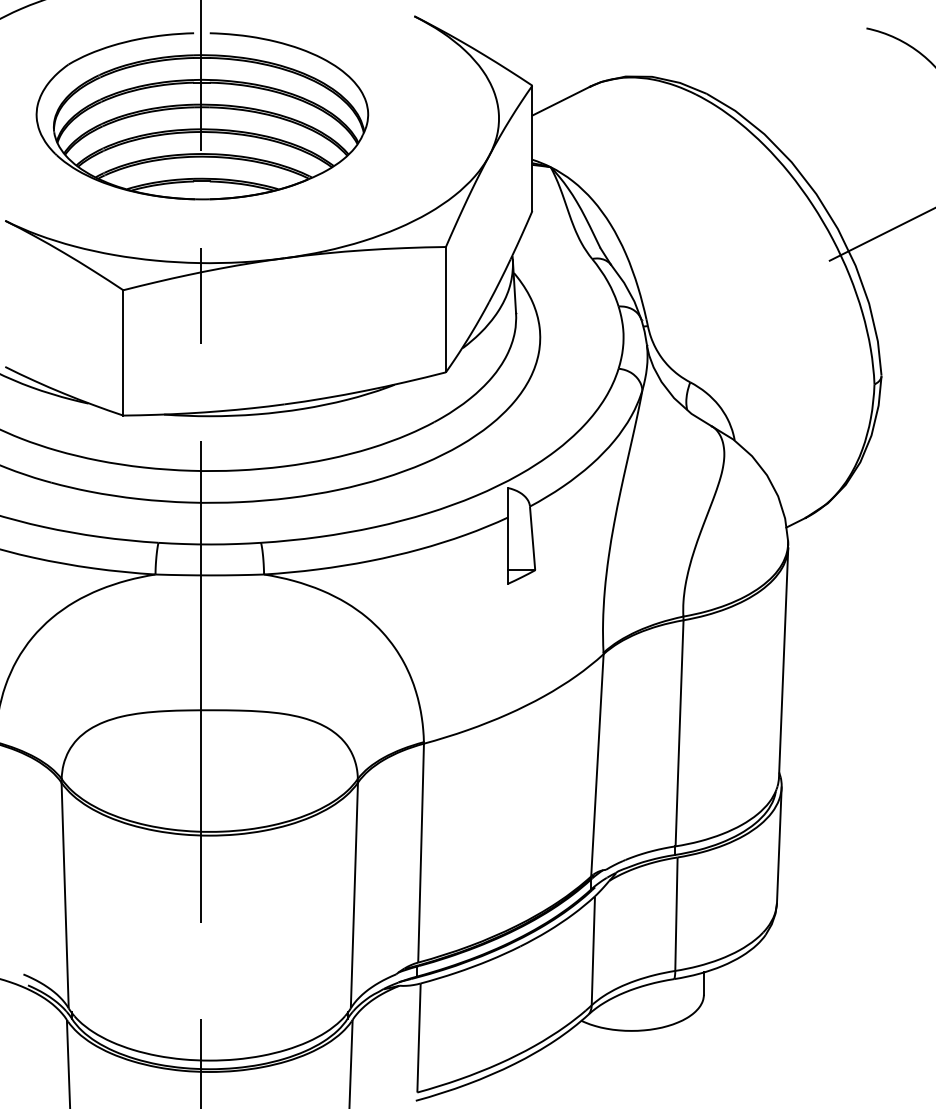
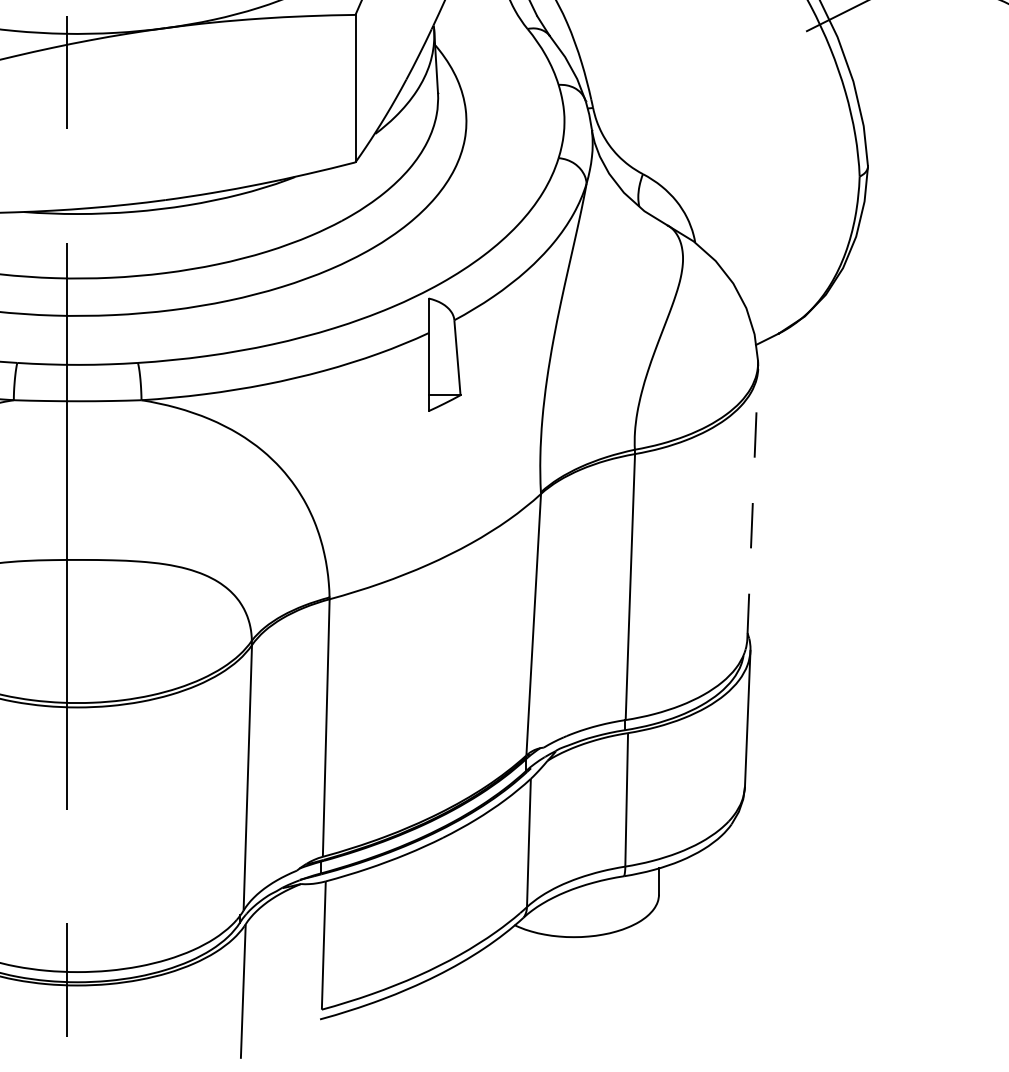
line: (783, 662) -> (752, 503), solid -> dashed

